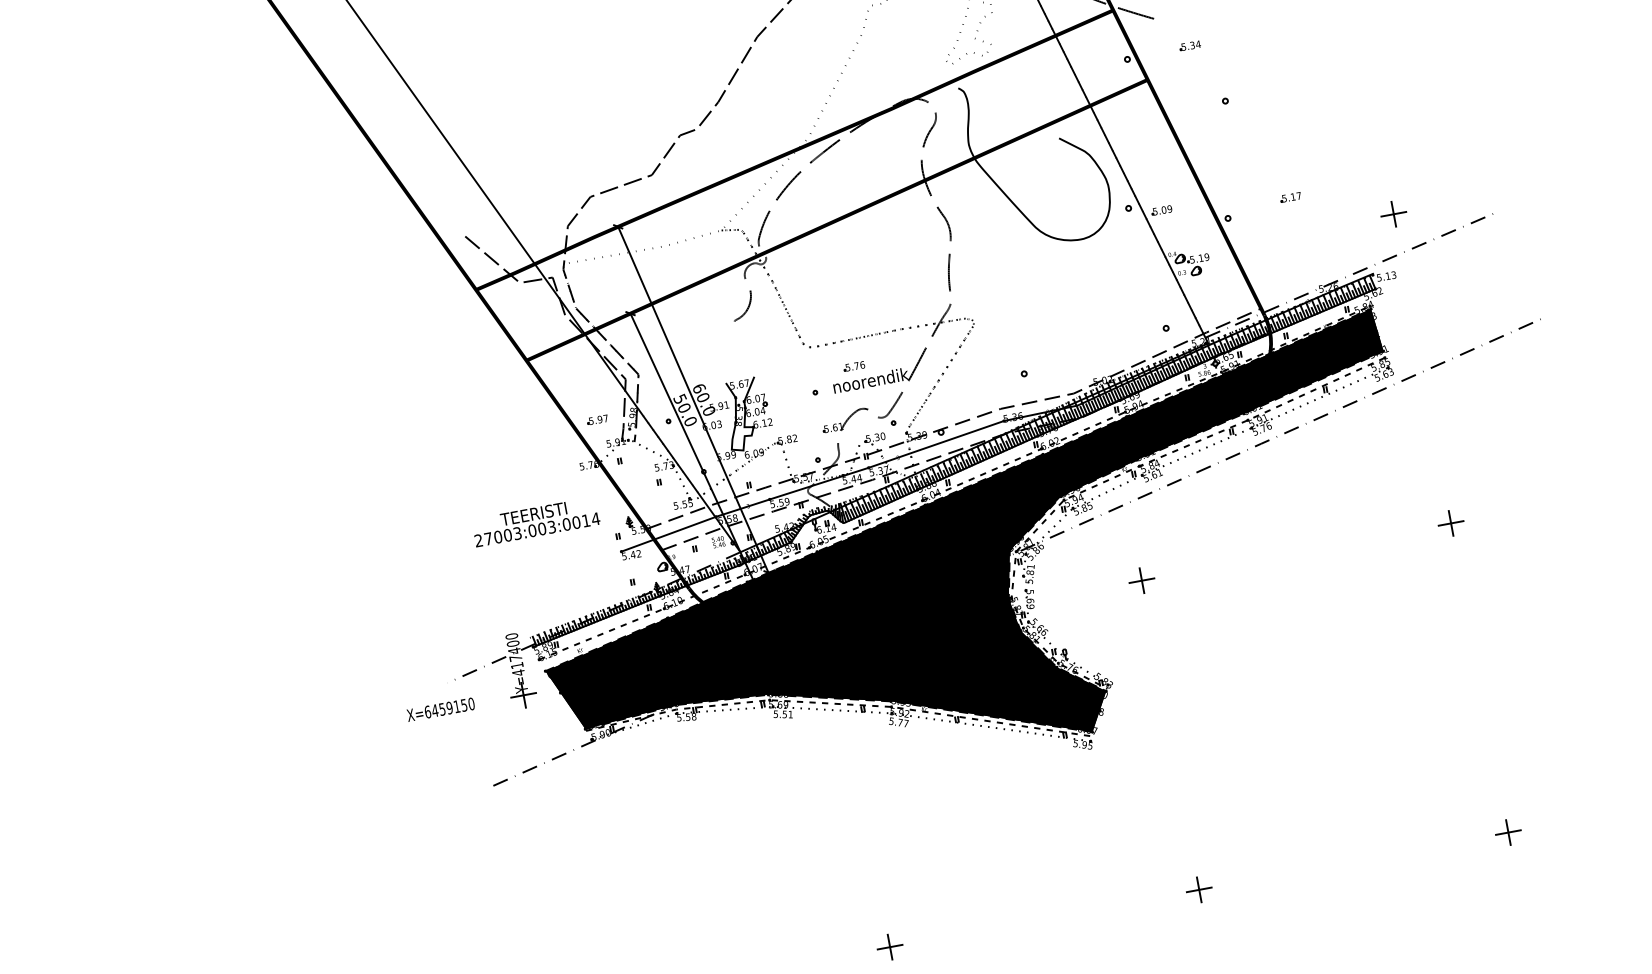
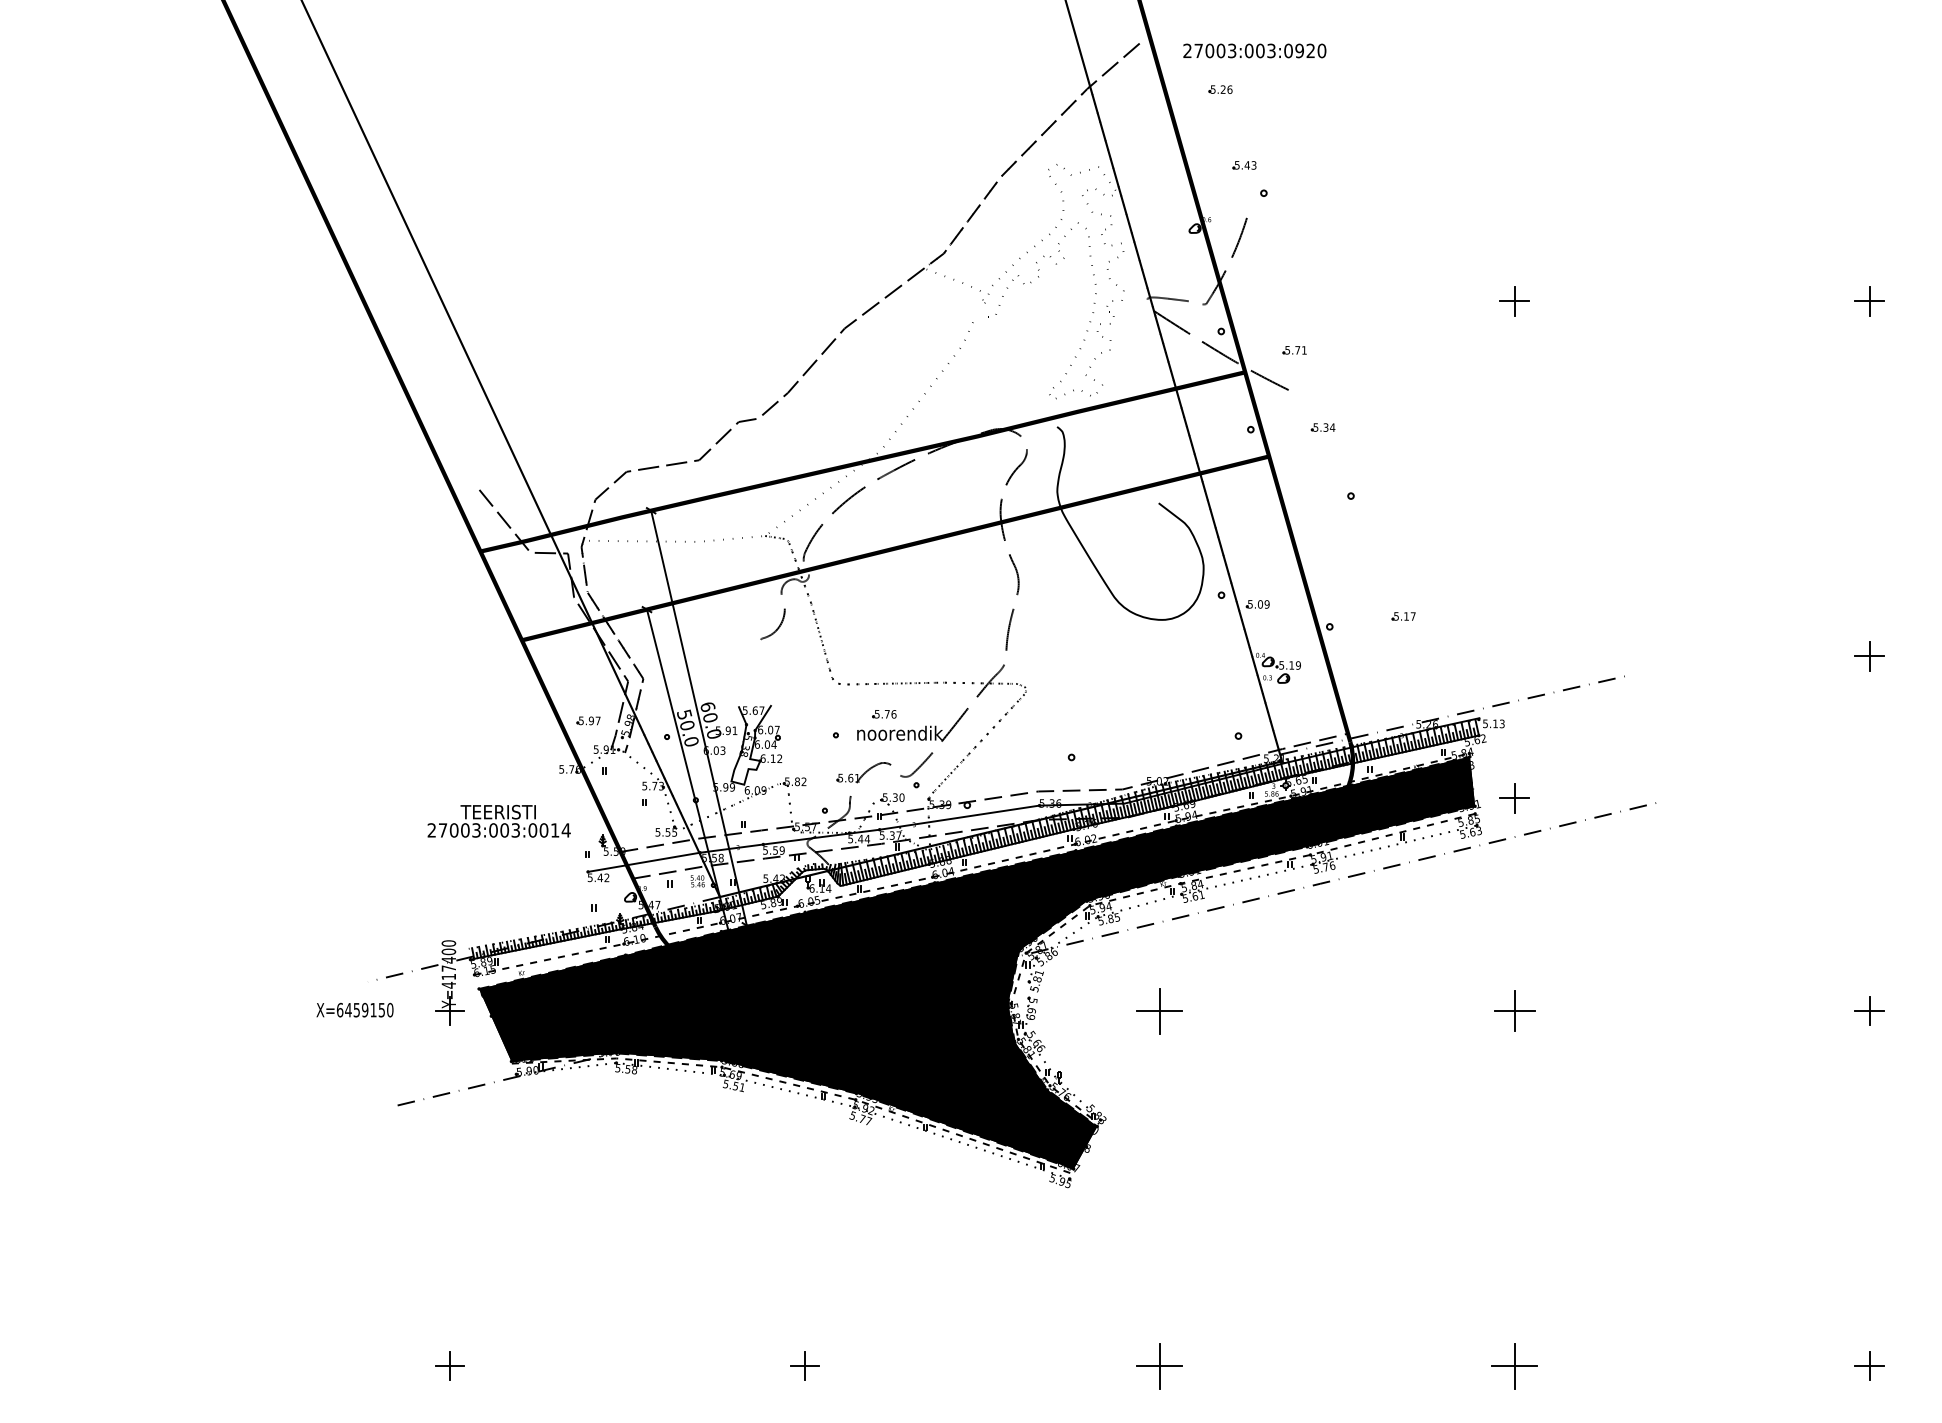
part: (1393, 214) -> (1514, 798), moved
part: (1450, 522) -> (1514, 1010), size x1.4
part: (1141, 580) -> (1159, 1010), size x1.6
part: (1508, 832) -> (1514, 1365), size x1.6
part: (1198, 889) -> (1159, 1365), size x1.6

